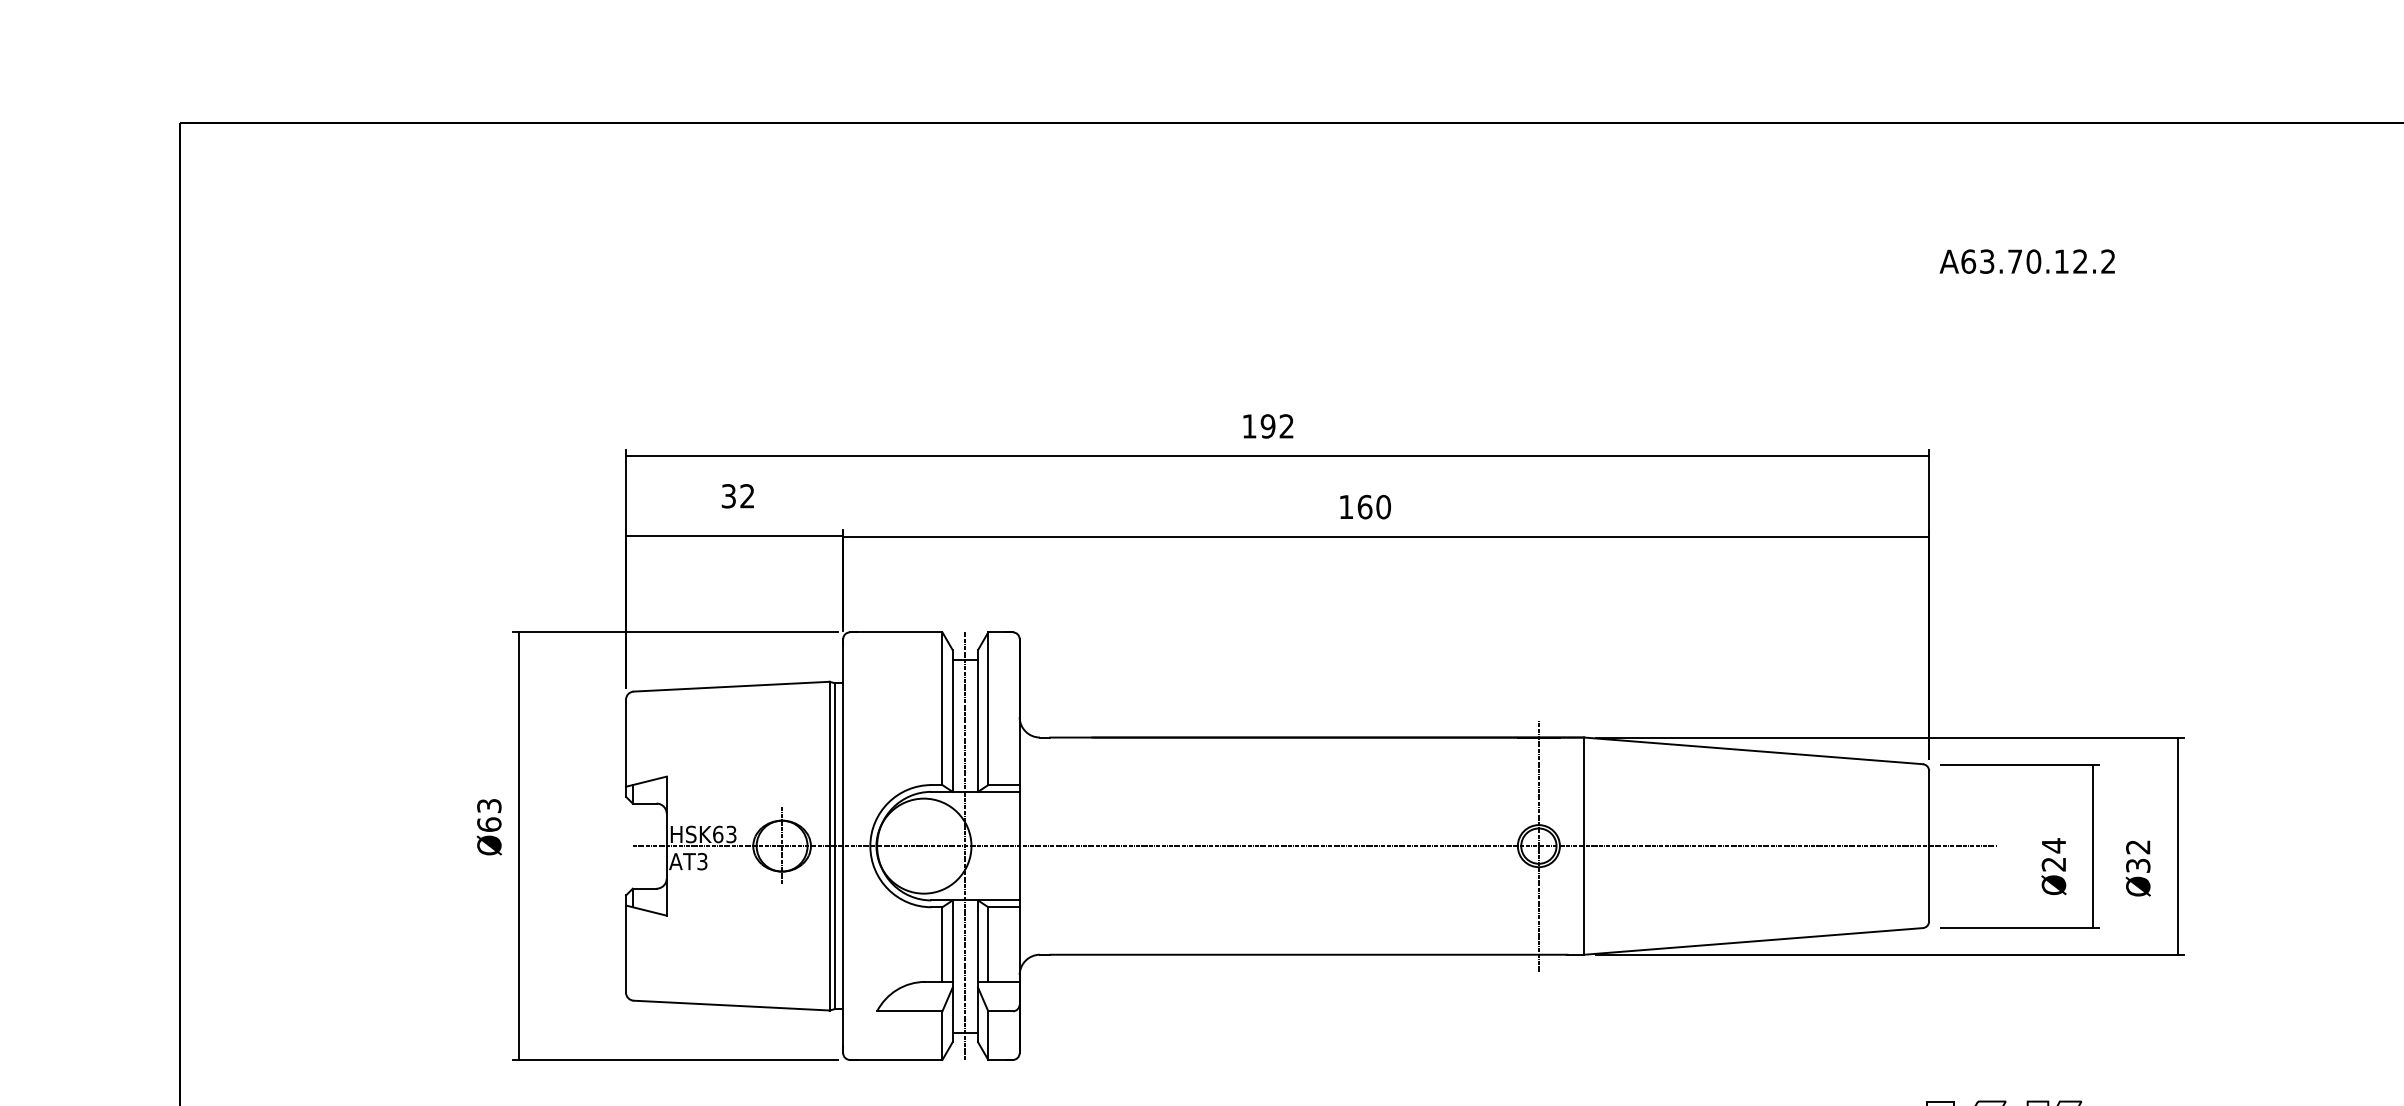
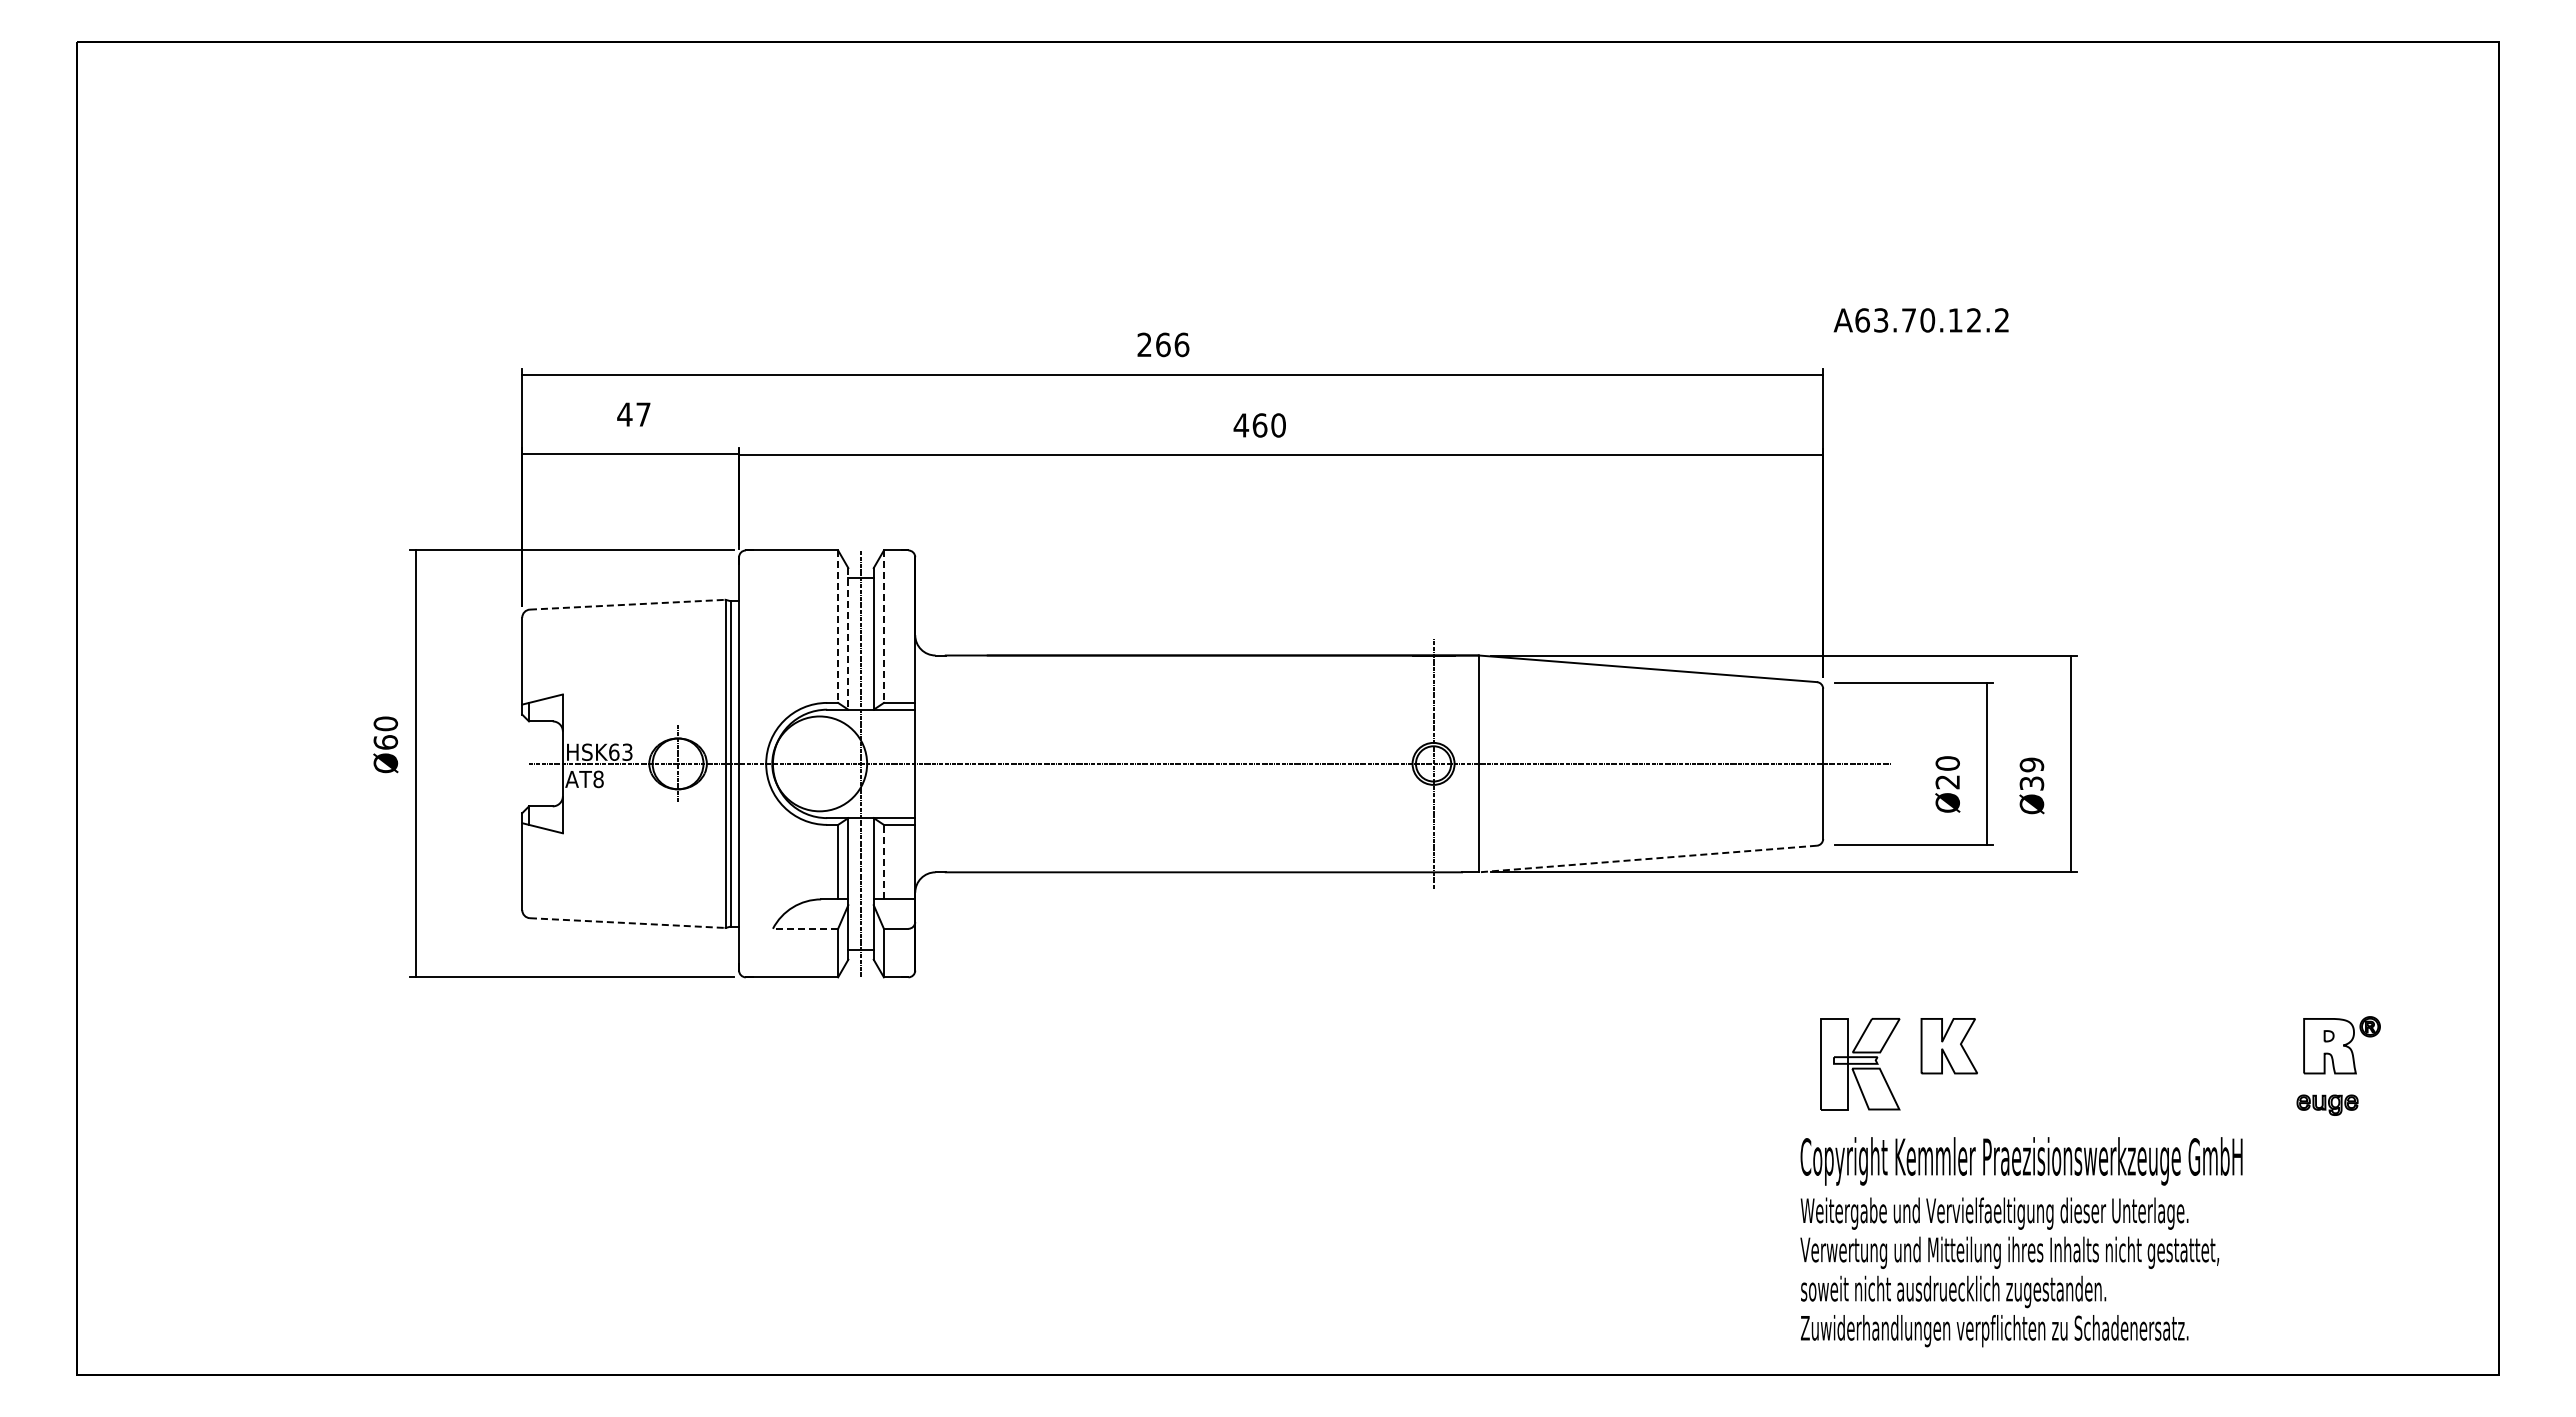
text: (2026, 261) -> (1920, 320), moved
text: (1268, 426) -> (1163, 344), 192 -> 266
text: (737, 496) -> (633, 414), 32 -> 47
text: (1346, 507) -> (1241, 425), 160 -> 460
line: (731, 686) -> (627, 604), solid -> dashed
line: (942, 709) -> (838, 627), solid -> dashed
line: (987, 709) -> (883, 627), solid -> dashed
line: (952, 720) -> (848, 638), solid -> dashed
text: (489, 805) -> (385, 723), Ø63 -> Ø60
text: (2053, 845) -> (1947, 763), Ø24 -> Ø20
text: (2137, 846) -> (2031, 764), Ø32 -> Ø39
text: (702, 861) -> (598, 779), AT3 -> AT8
line: (1753, 941) -> (1647, 859), solid -> dashed
line: (987, 943) -> (883, 861), solid -> dashed
line: (731, 1006) -> (627, 923), solid -> dashed
line: (909, 1011) -> (805, 928), solid -> dashed

